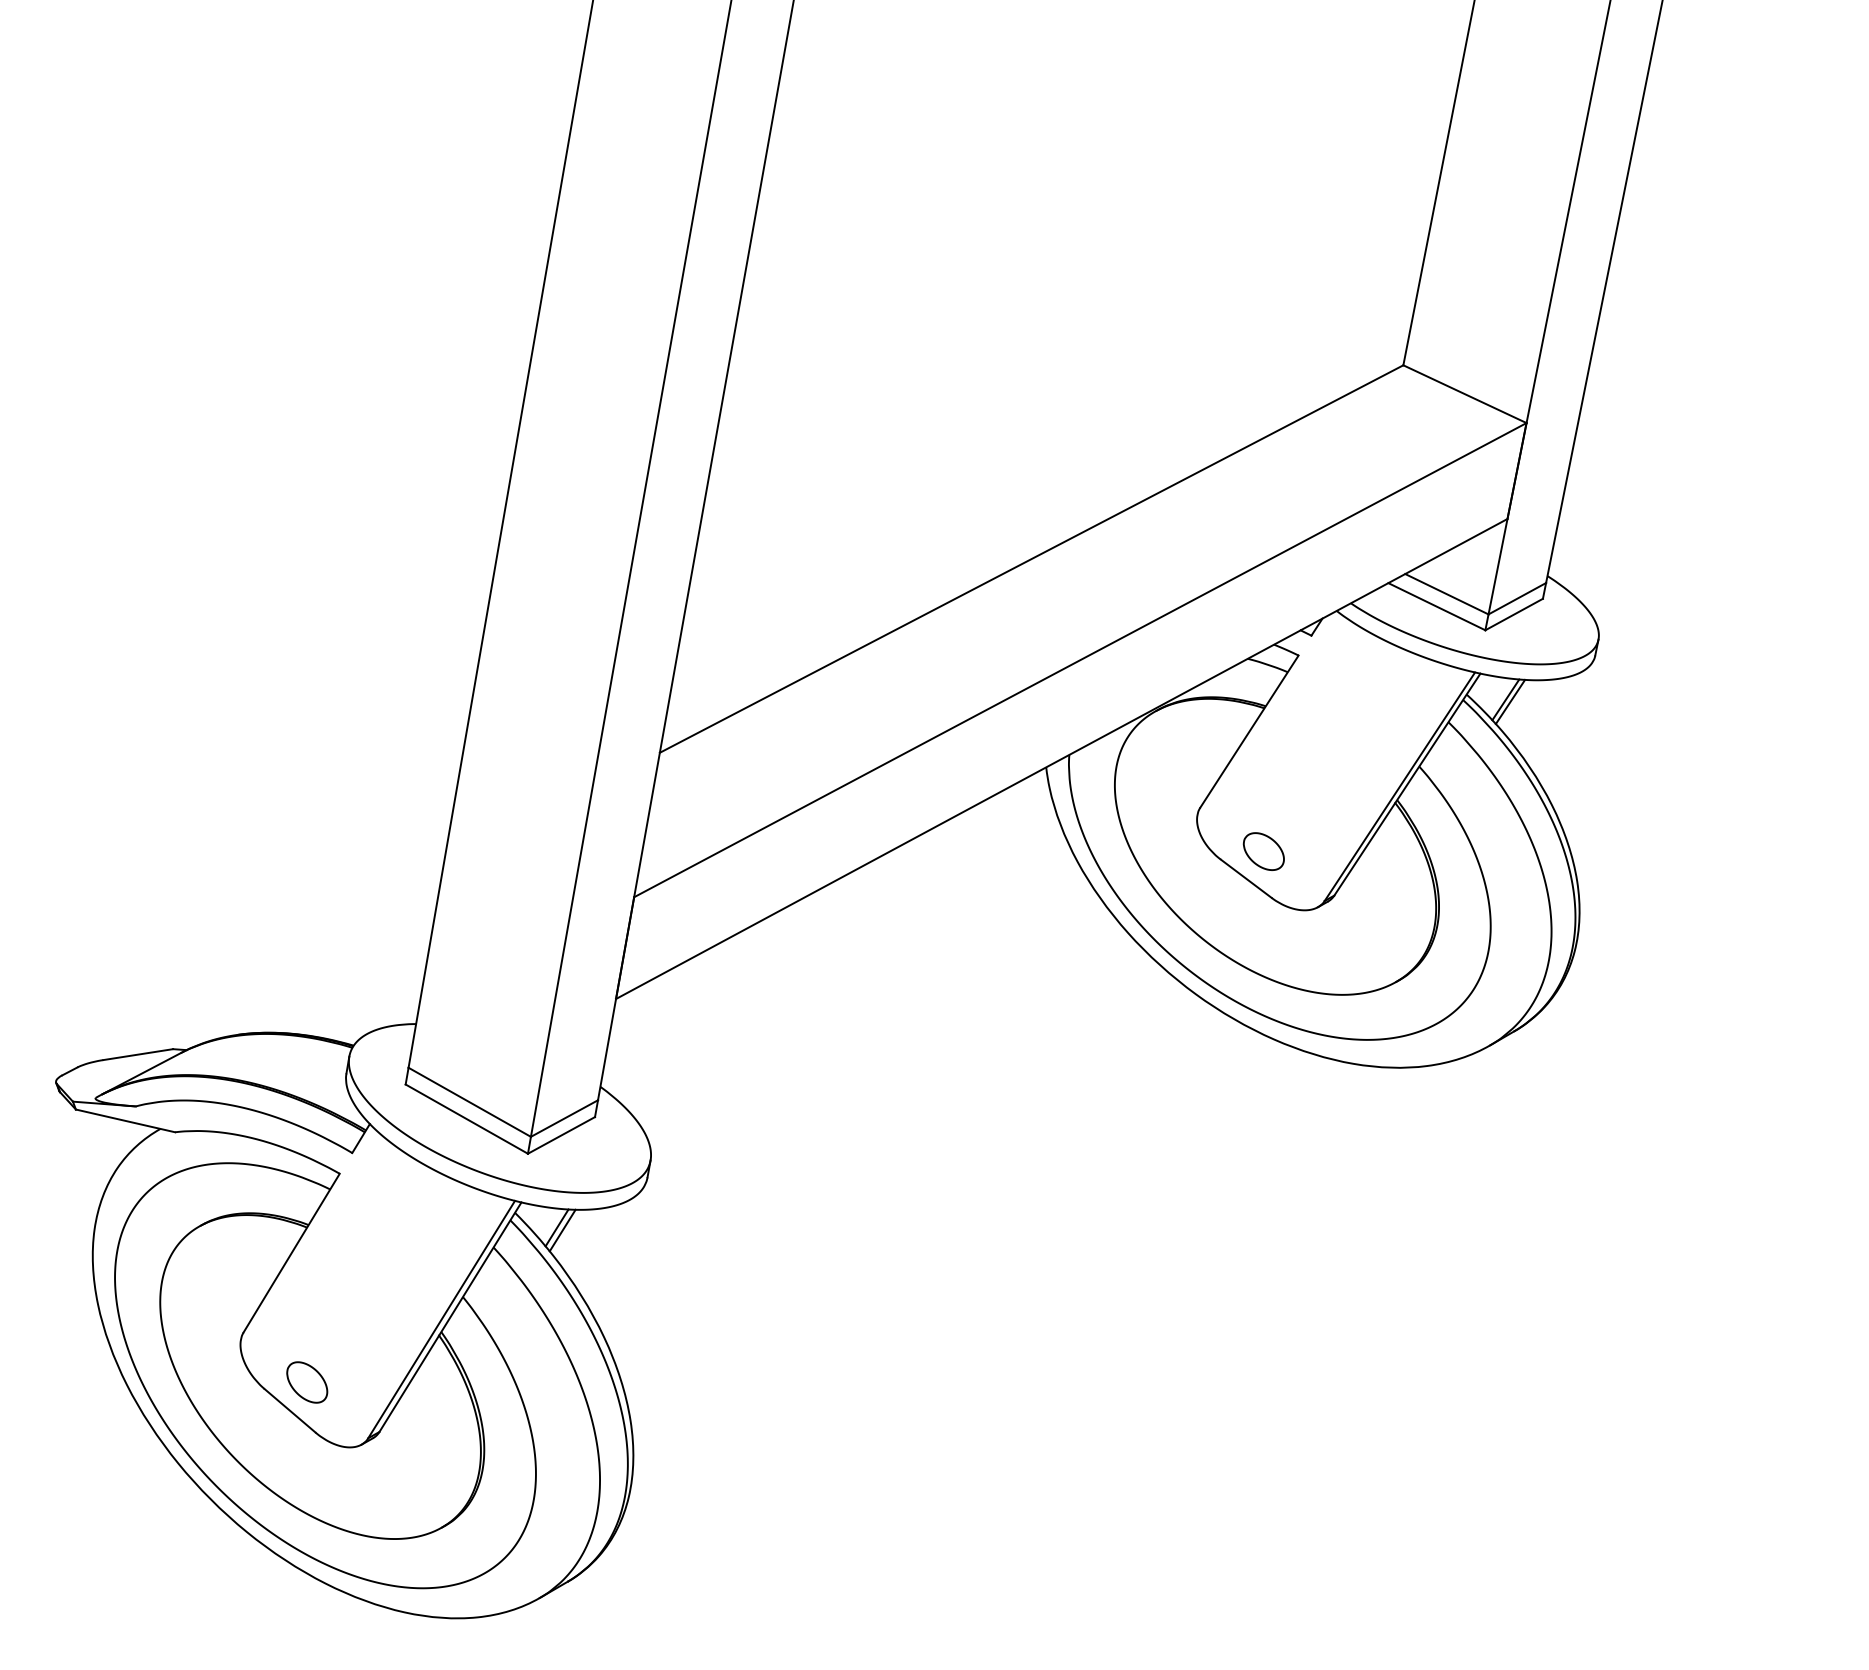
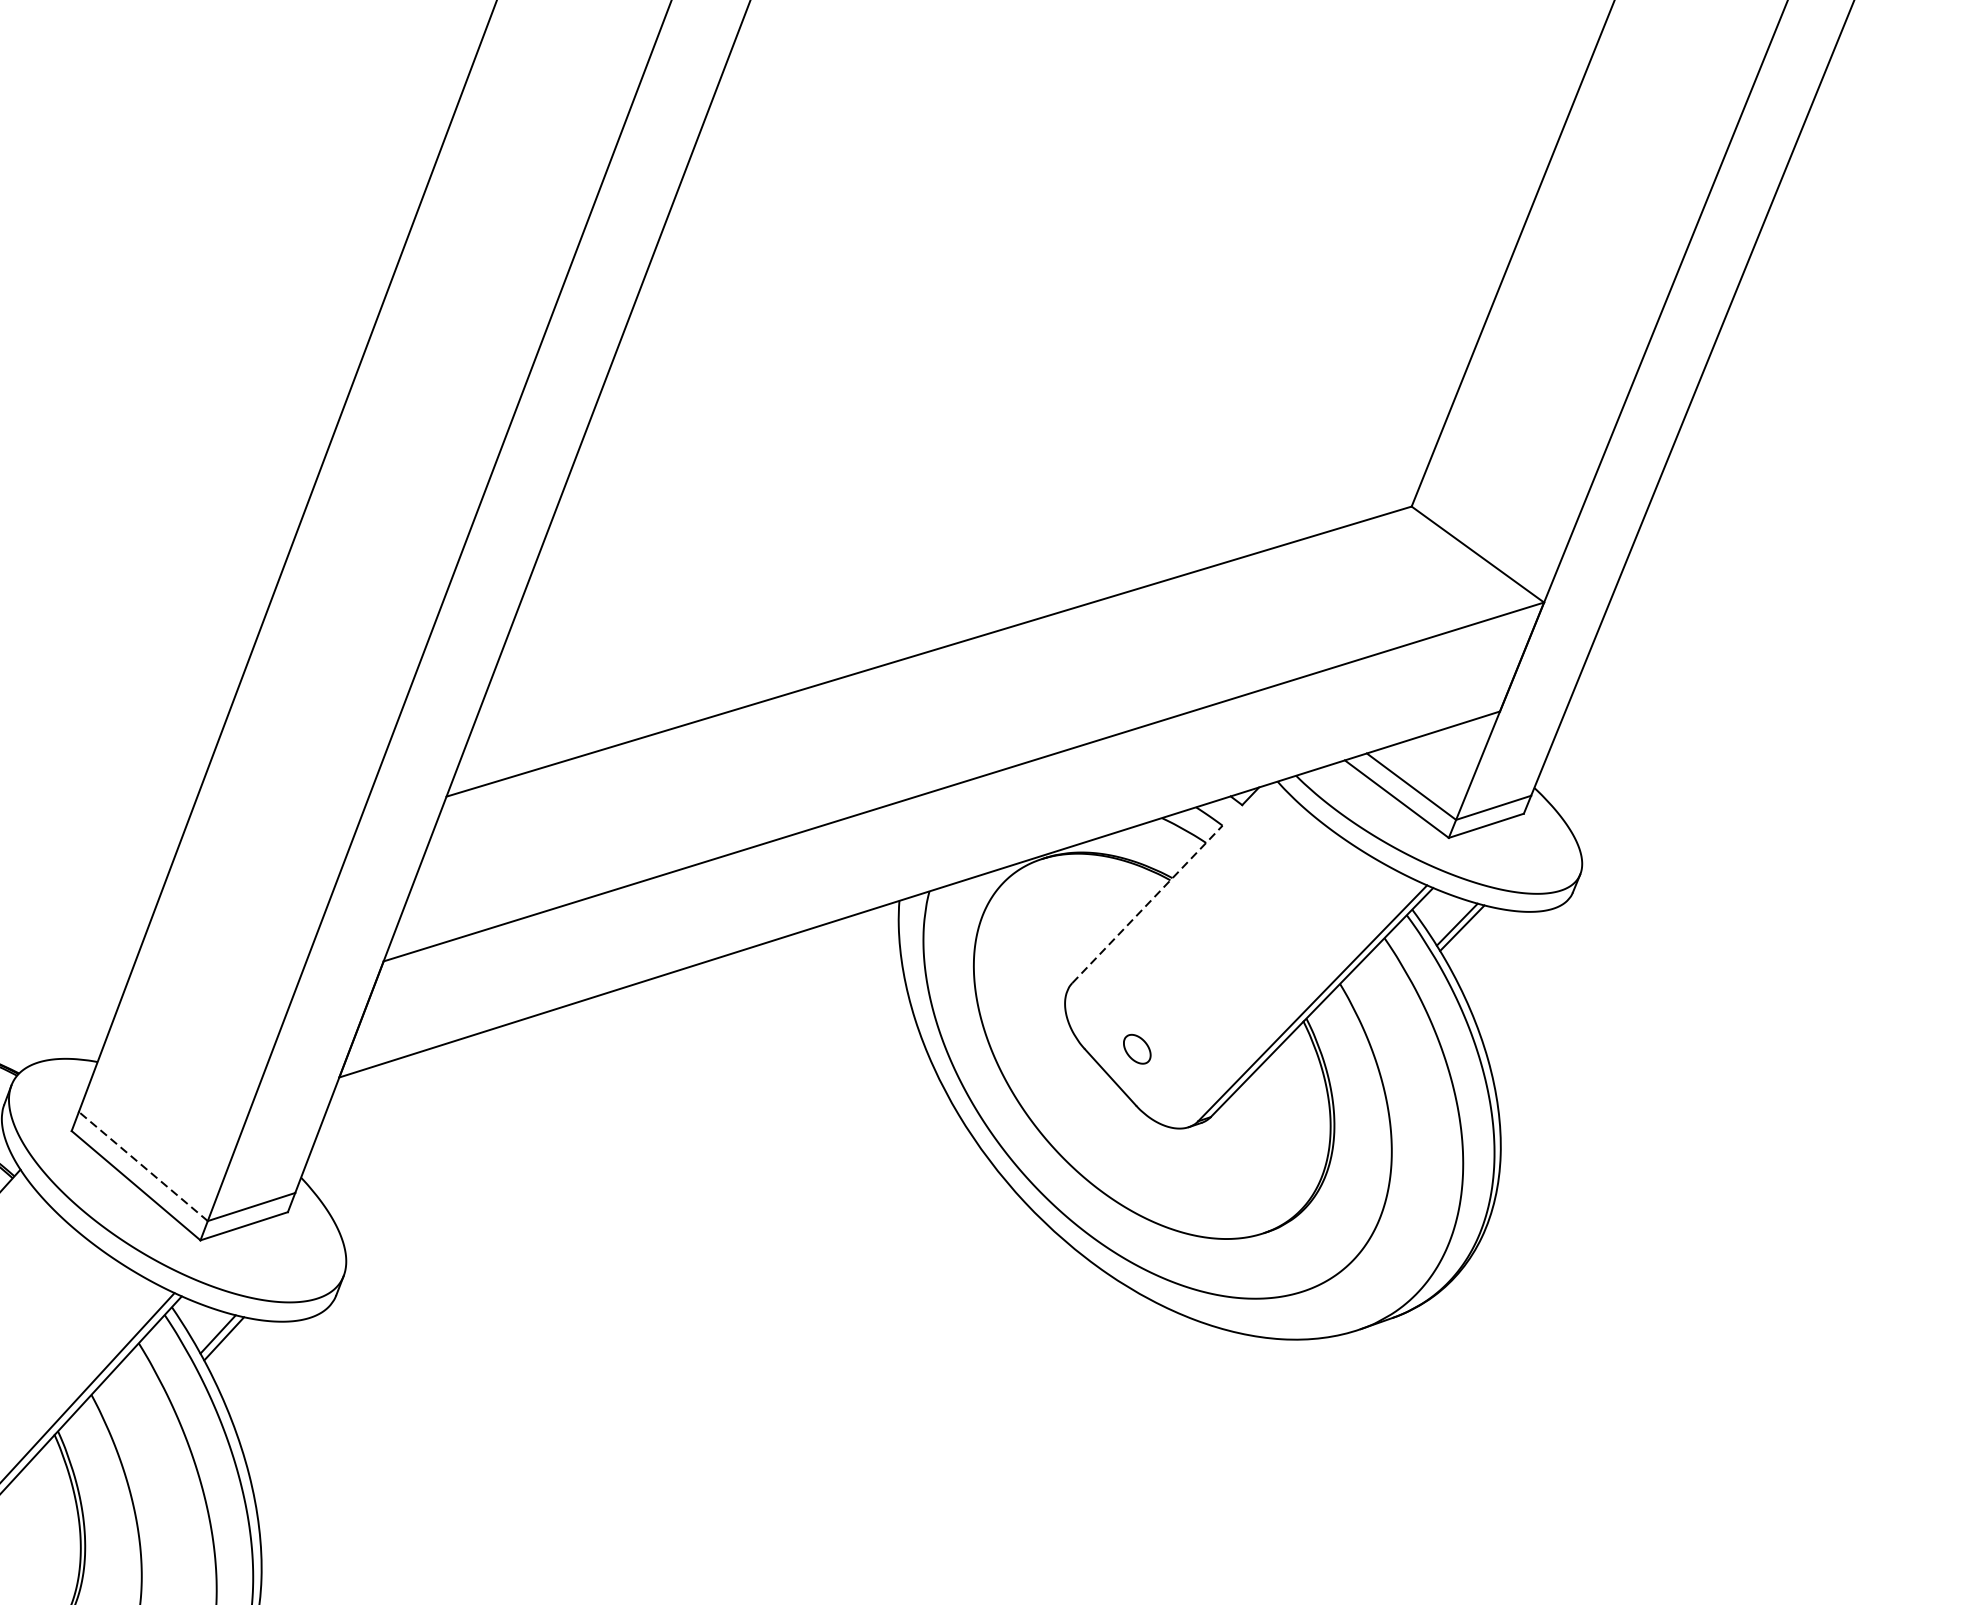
line: (1249, 731) -> (1147, 904), solid -> dashed
part: (1263, 851) -> (1137, 1049), size x0.6
line: (469, 1102) -> (143, 1166), solid -> dashed

